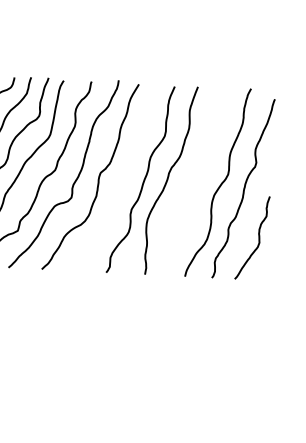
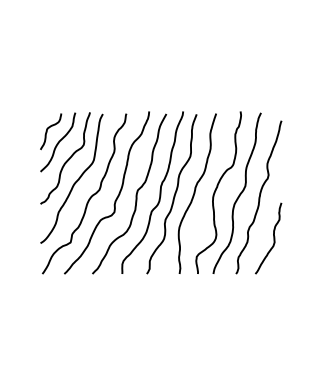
curve: (126, 176) -> (159, 192), added
curve: (193, 177) -> (216, 190), added

